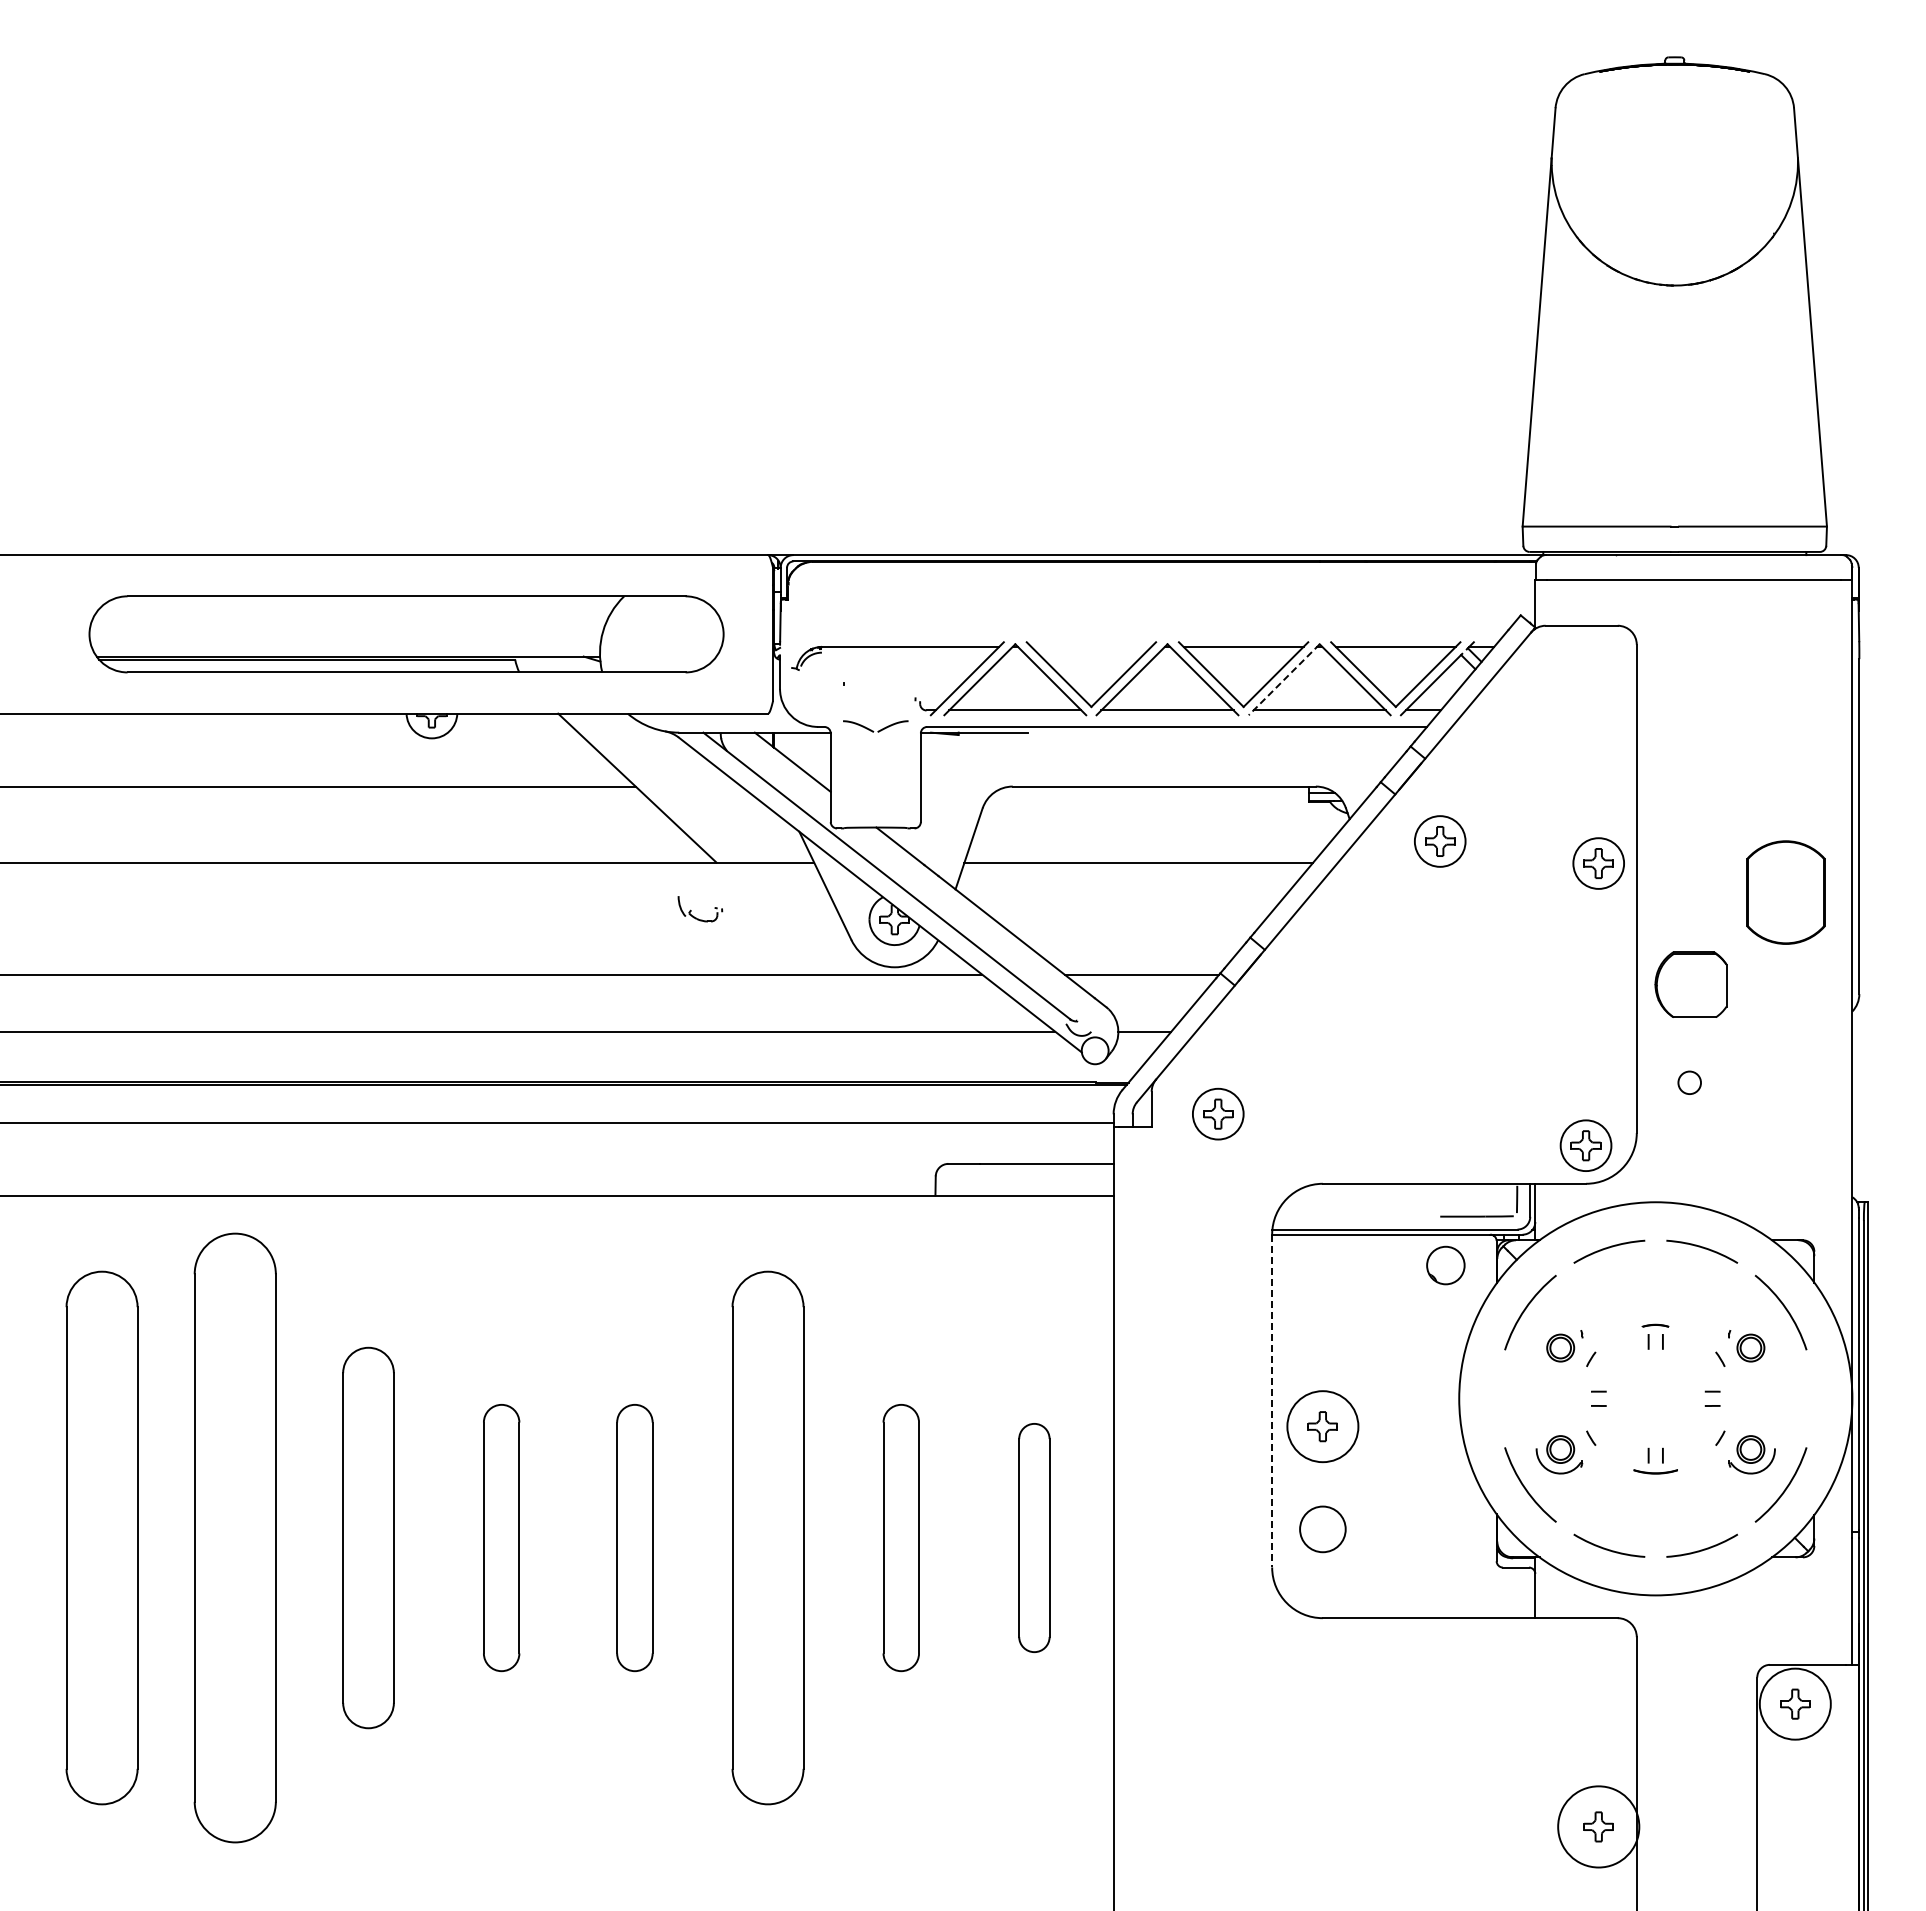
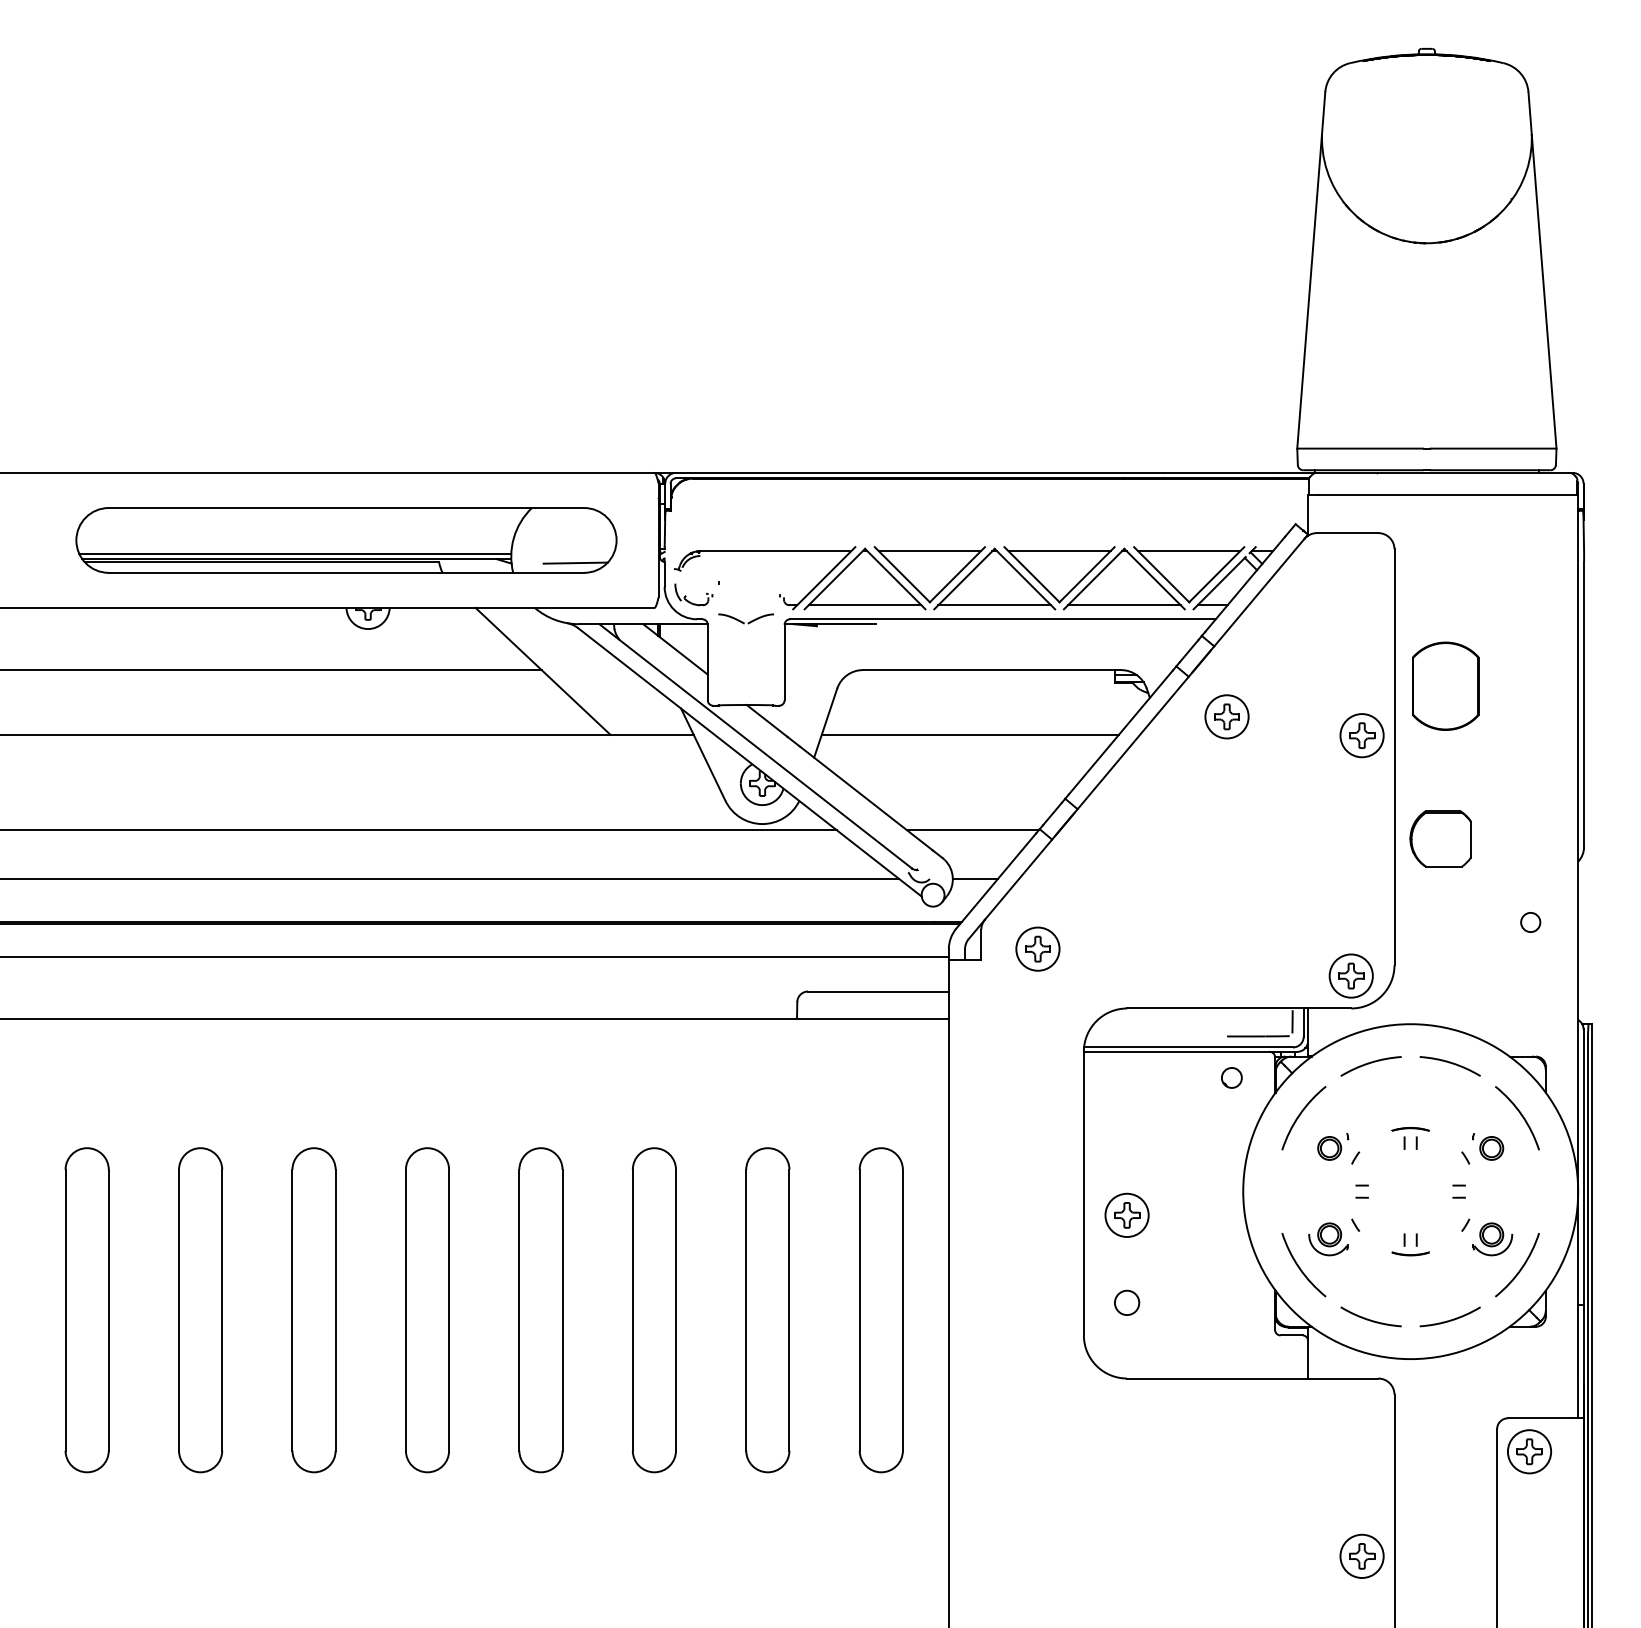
line: (1091, 647) -> (929, 551), added
line: (345, 650) -> (294, 554), added
line: (675, 660) -> (575, 562), added
line: (1283, 680) -> (1093, 579), dashed -> solid
part: (1785, 892) -> (1445, 686), moved
part: (696, 917) -> (690, 601), moved
circle: (1689, 1082) -> (1530, 922), moved
circle: (1445, 1264) -> (1231, 1077), size x0.62
part: (1655, 1325) -> (1410, 1129), size x1.67
line: (1272, 1401) -> (1084, 1193), dashed -> solid
circle: (1322, 1426) -> (1126, 1215), size x0.71
circle: (1322, 1529) -> (1126, 1302), size x0.62
part: (102, 1537) -> (87, 1309), size x0.71
part: (235, 1537) -> (200, 1309), size x0.62
part: (501, 1537) -> (427, 1309), size x1.43
part: (634, 1537) -> (540, 1309), size x1.43
part: (767, 1537) -> (653, 1309), size x0.71
part: (901, 1537) -> (768, 1309), size x1.43
part: (1034, 1537) -> (881, 1309), size x1.67
circle: (1794, 1703) -> (1528, 1451), size x0.71
circle: (1598, 1826) -> (1361, 1556), size x0.62

